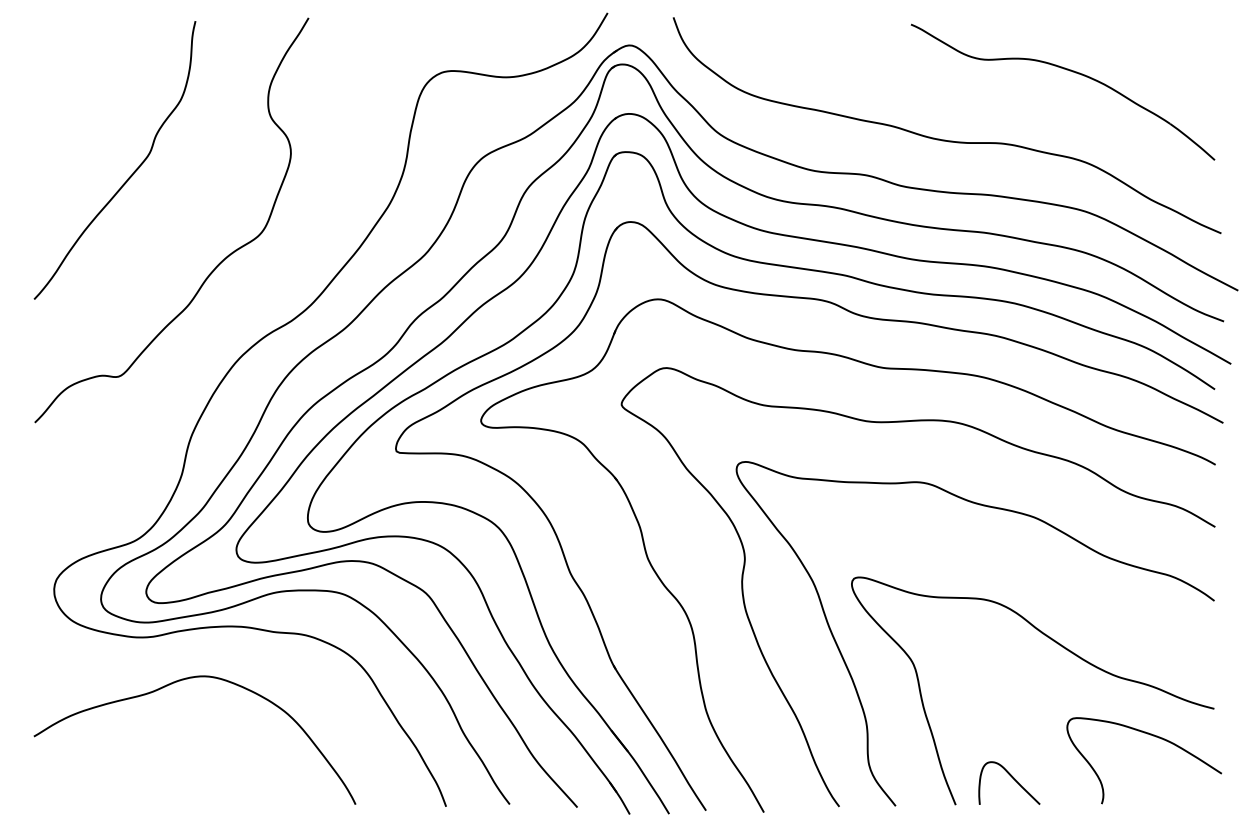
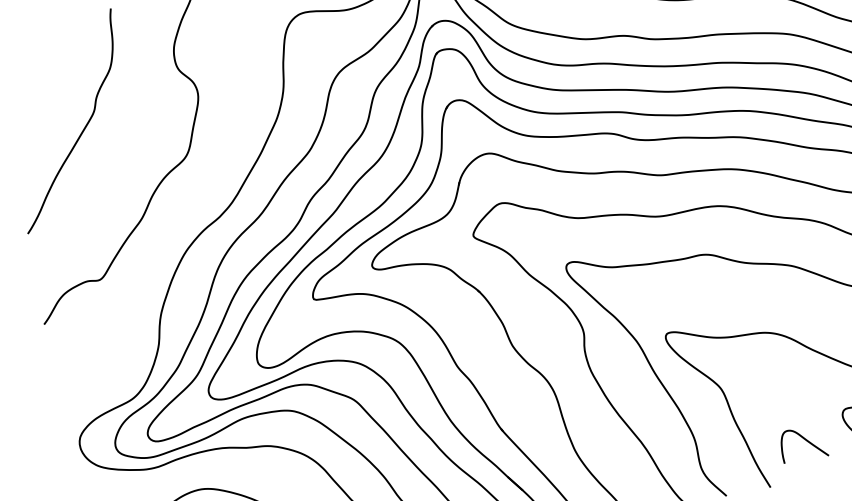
curve: (1012, 778) -> (805, 440), moved

